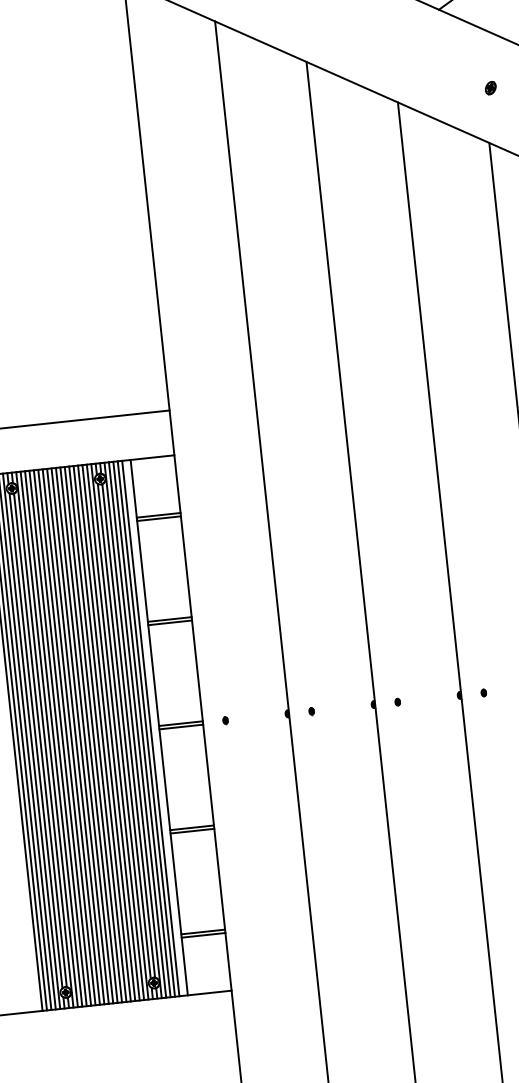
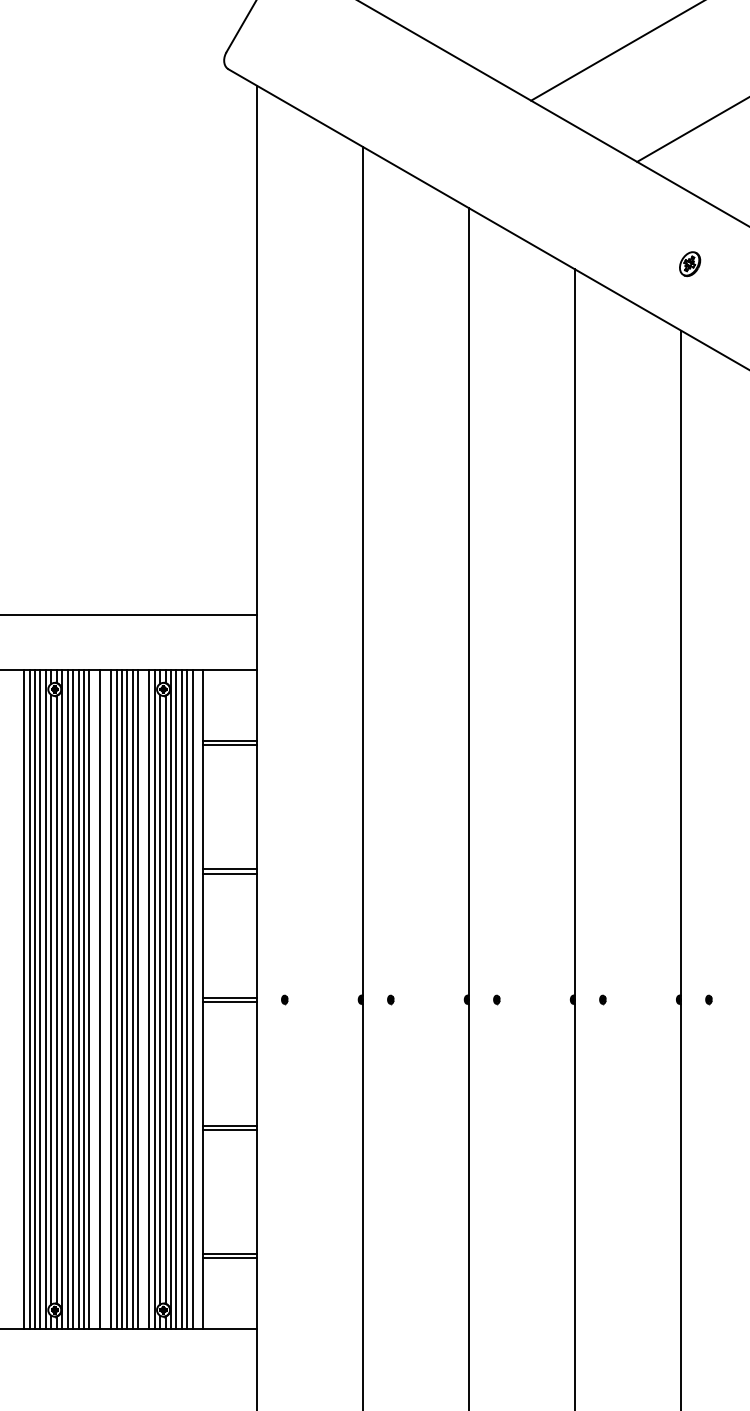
part: (490, 87) -> (689, 263), size x1.6
line: (110, 732) -> (143, 999), removed
line: (79, 735) -> (105, 999), removed
line: (71, 736) -> (94, 999), removed

